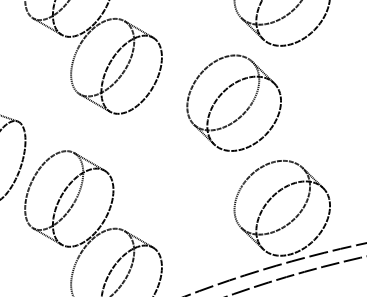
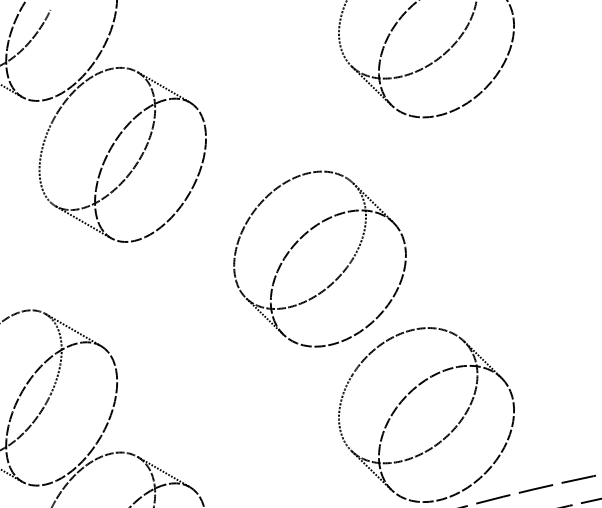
part: (233, 102) -> (318, 257), moved

